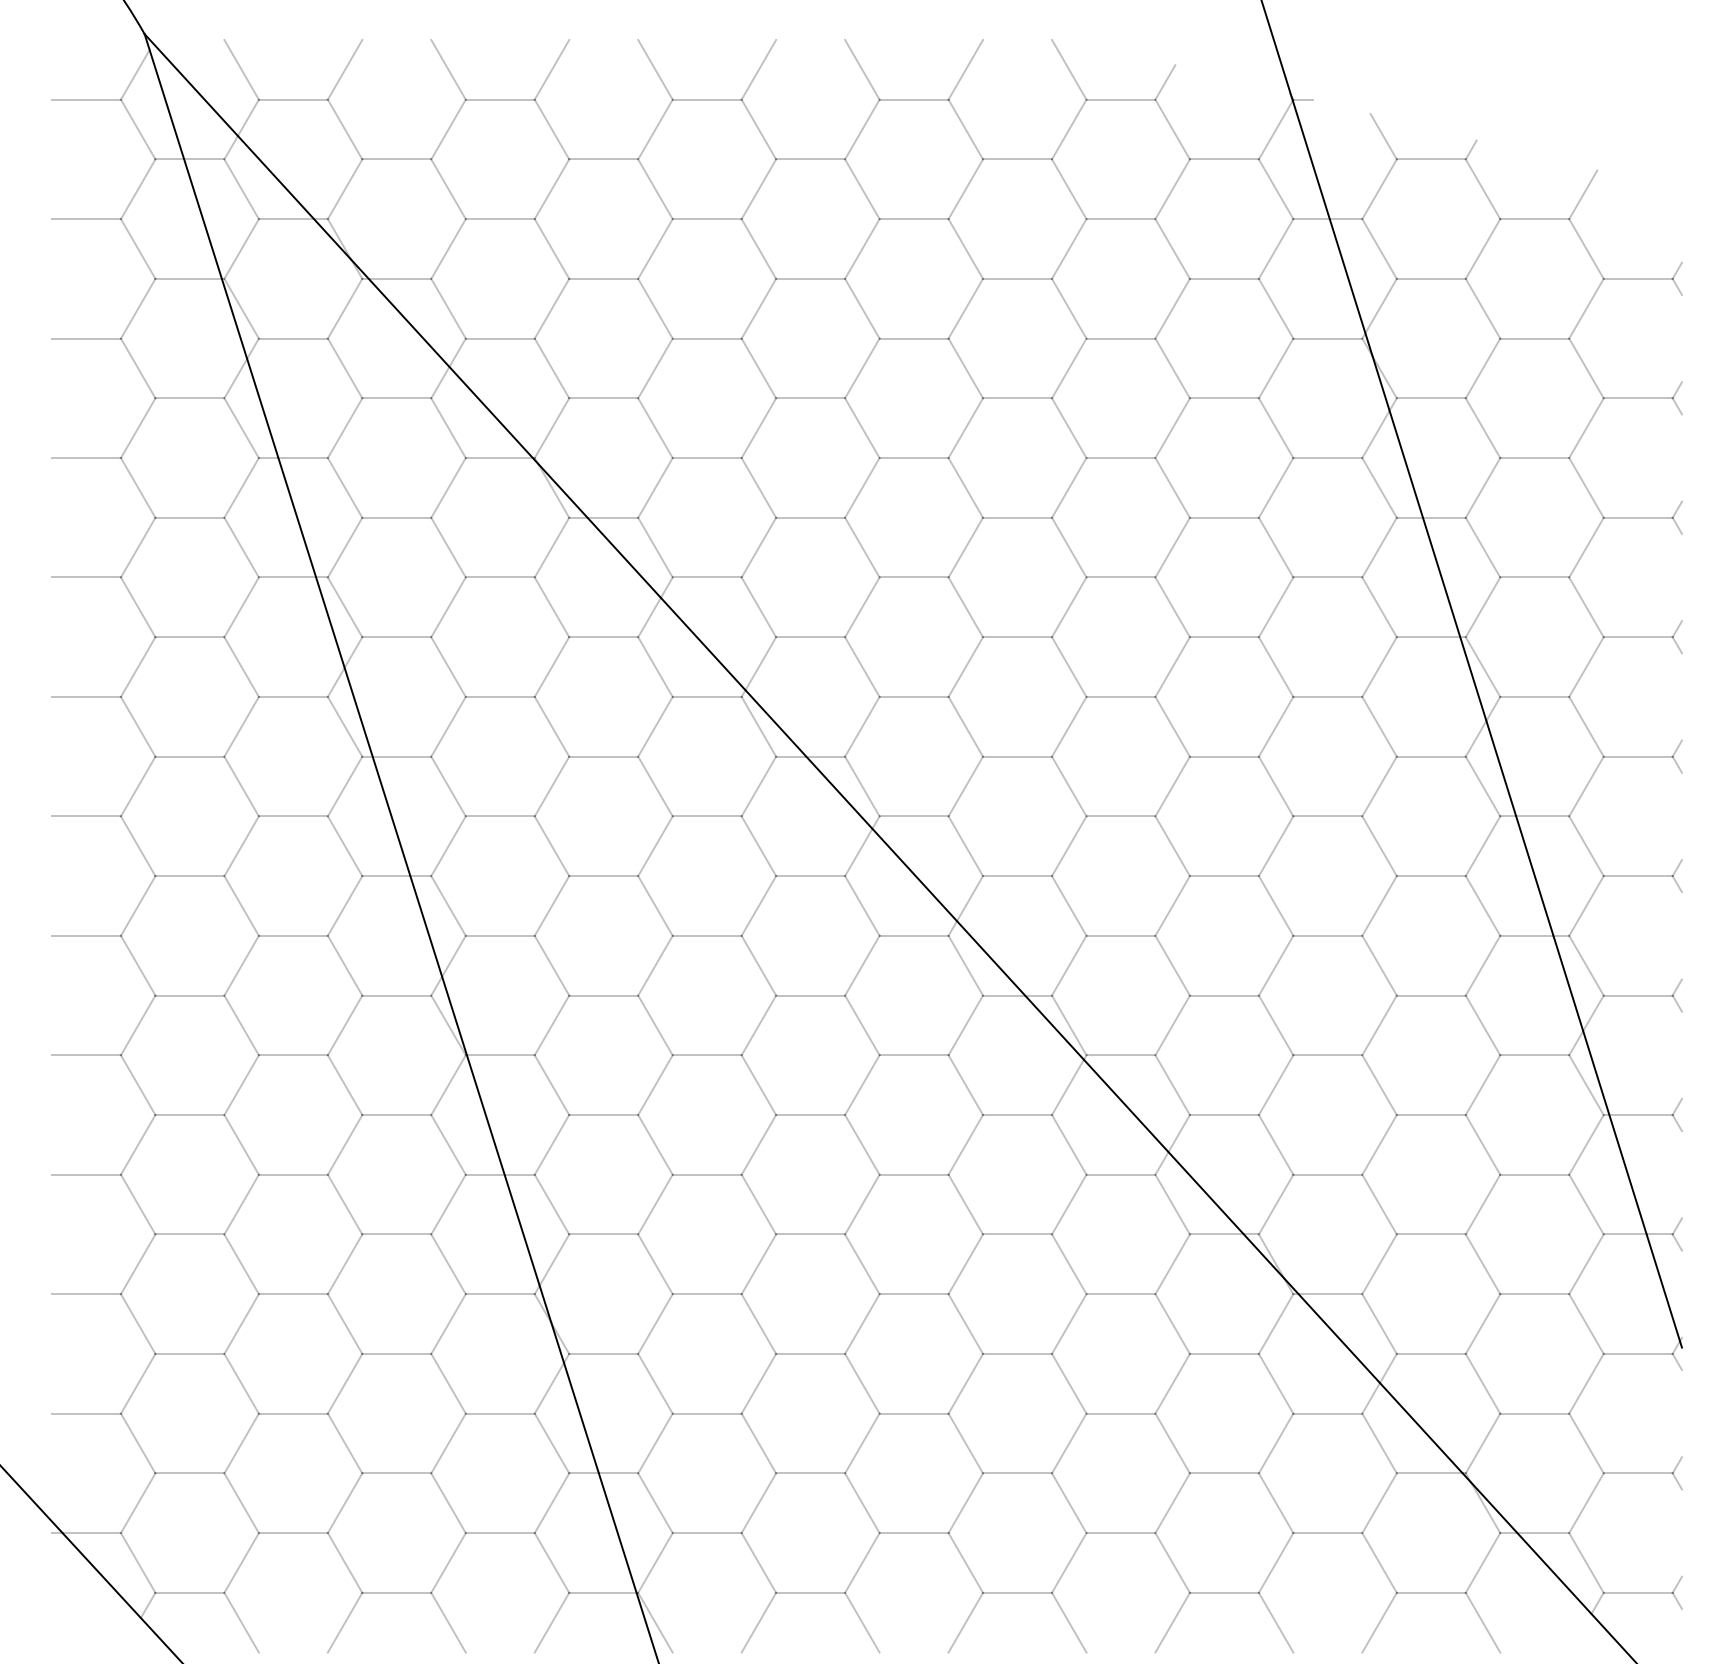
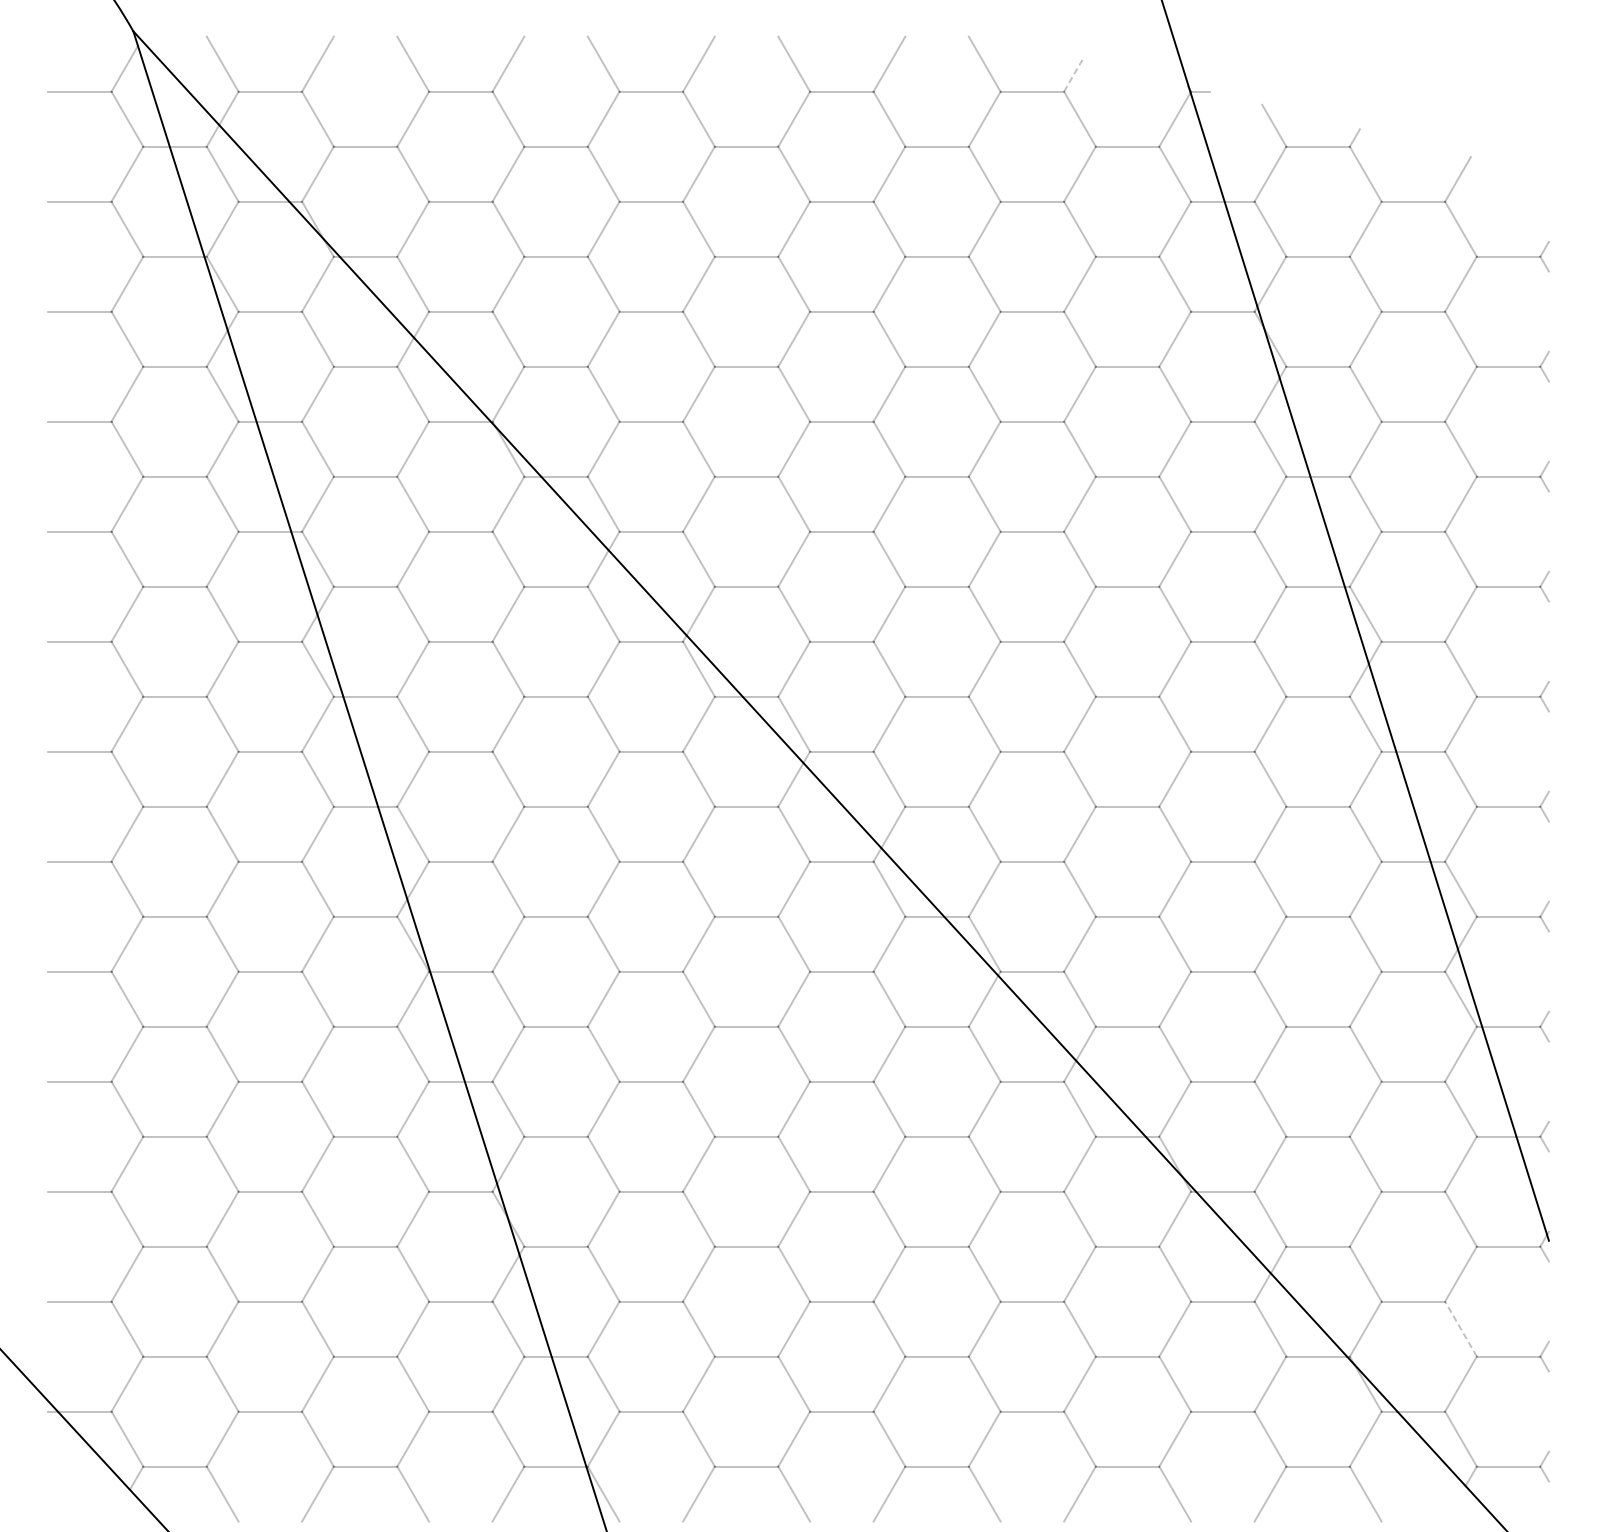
line: (1165, 82) -> (1073, 75), solid -> dashed
line: (1586, 1443) -> (1461, 1329), solid -> dashed

